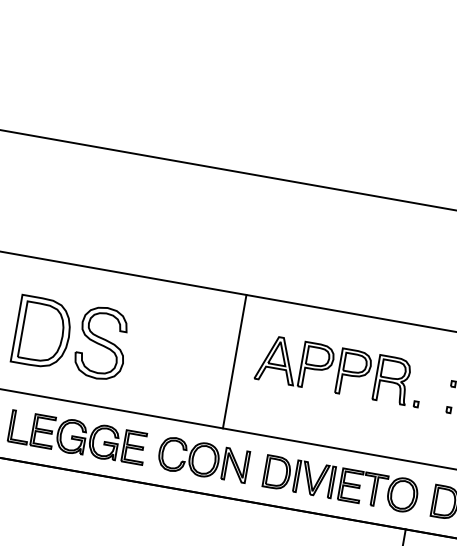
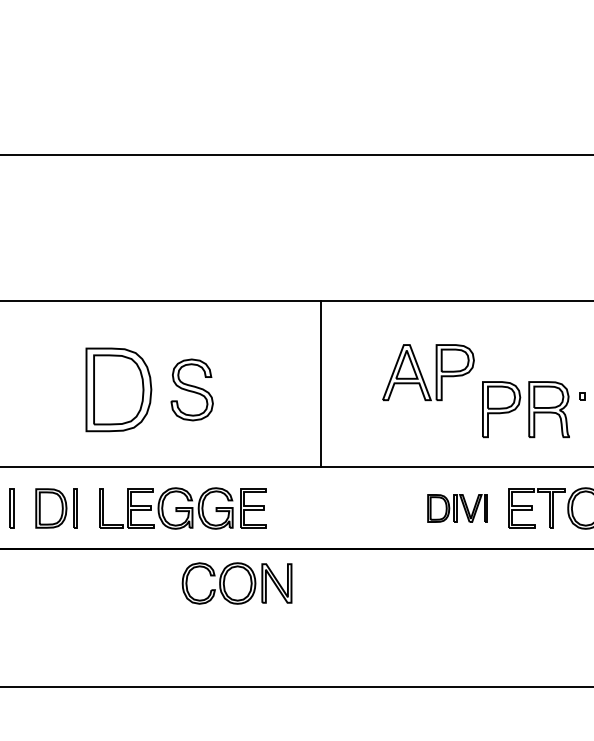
part: (101, 342) -> (191, 389), size x0.7
line: (234, 361) -> (320, 383), moved
part: (373, 376) -> (525, 409), moved
part: (203, 459) -> (236, 583), moved
part: (299, 476) -> (457, 508), size x0.7

